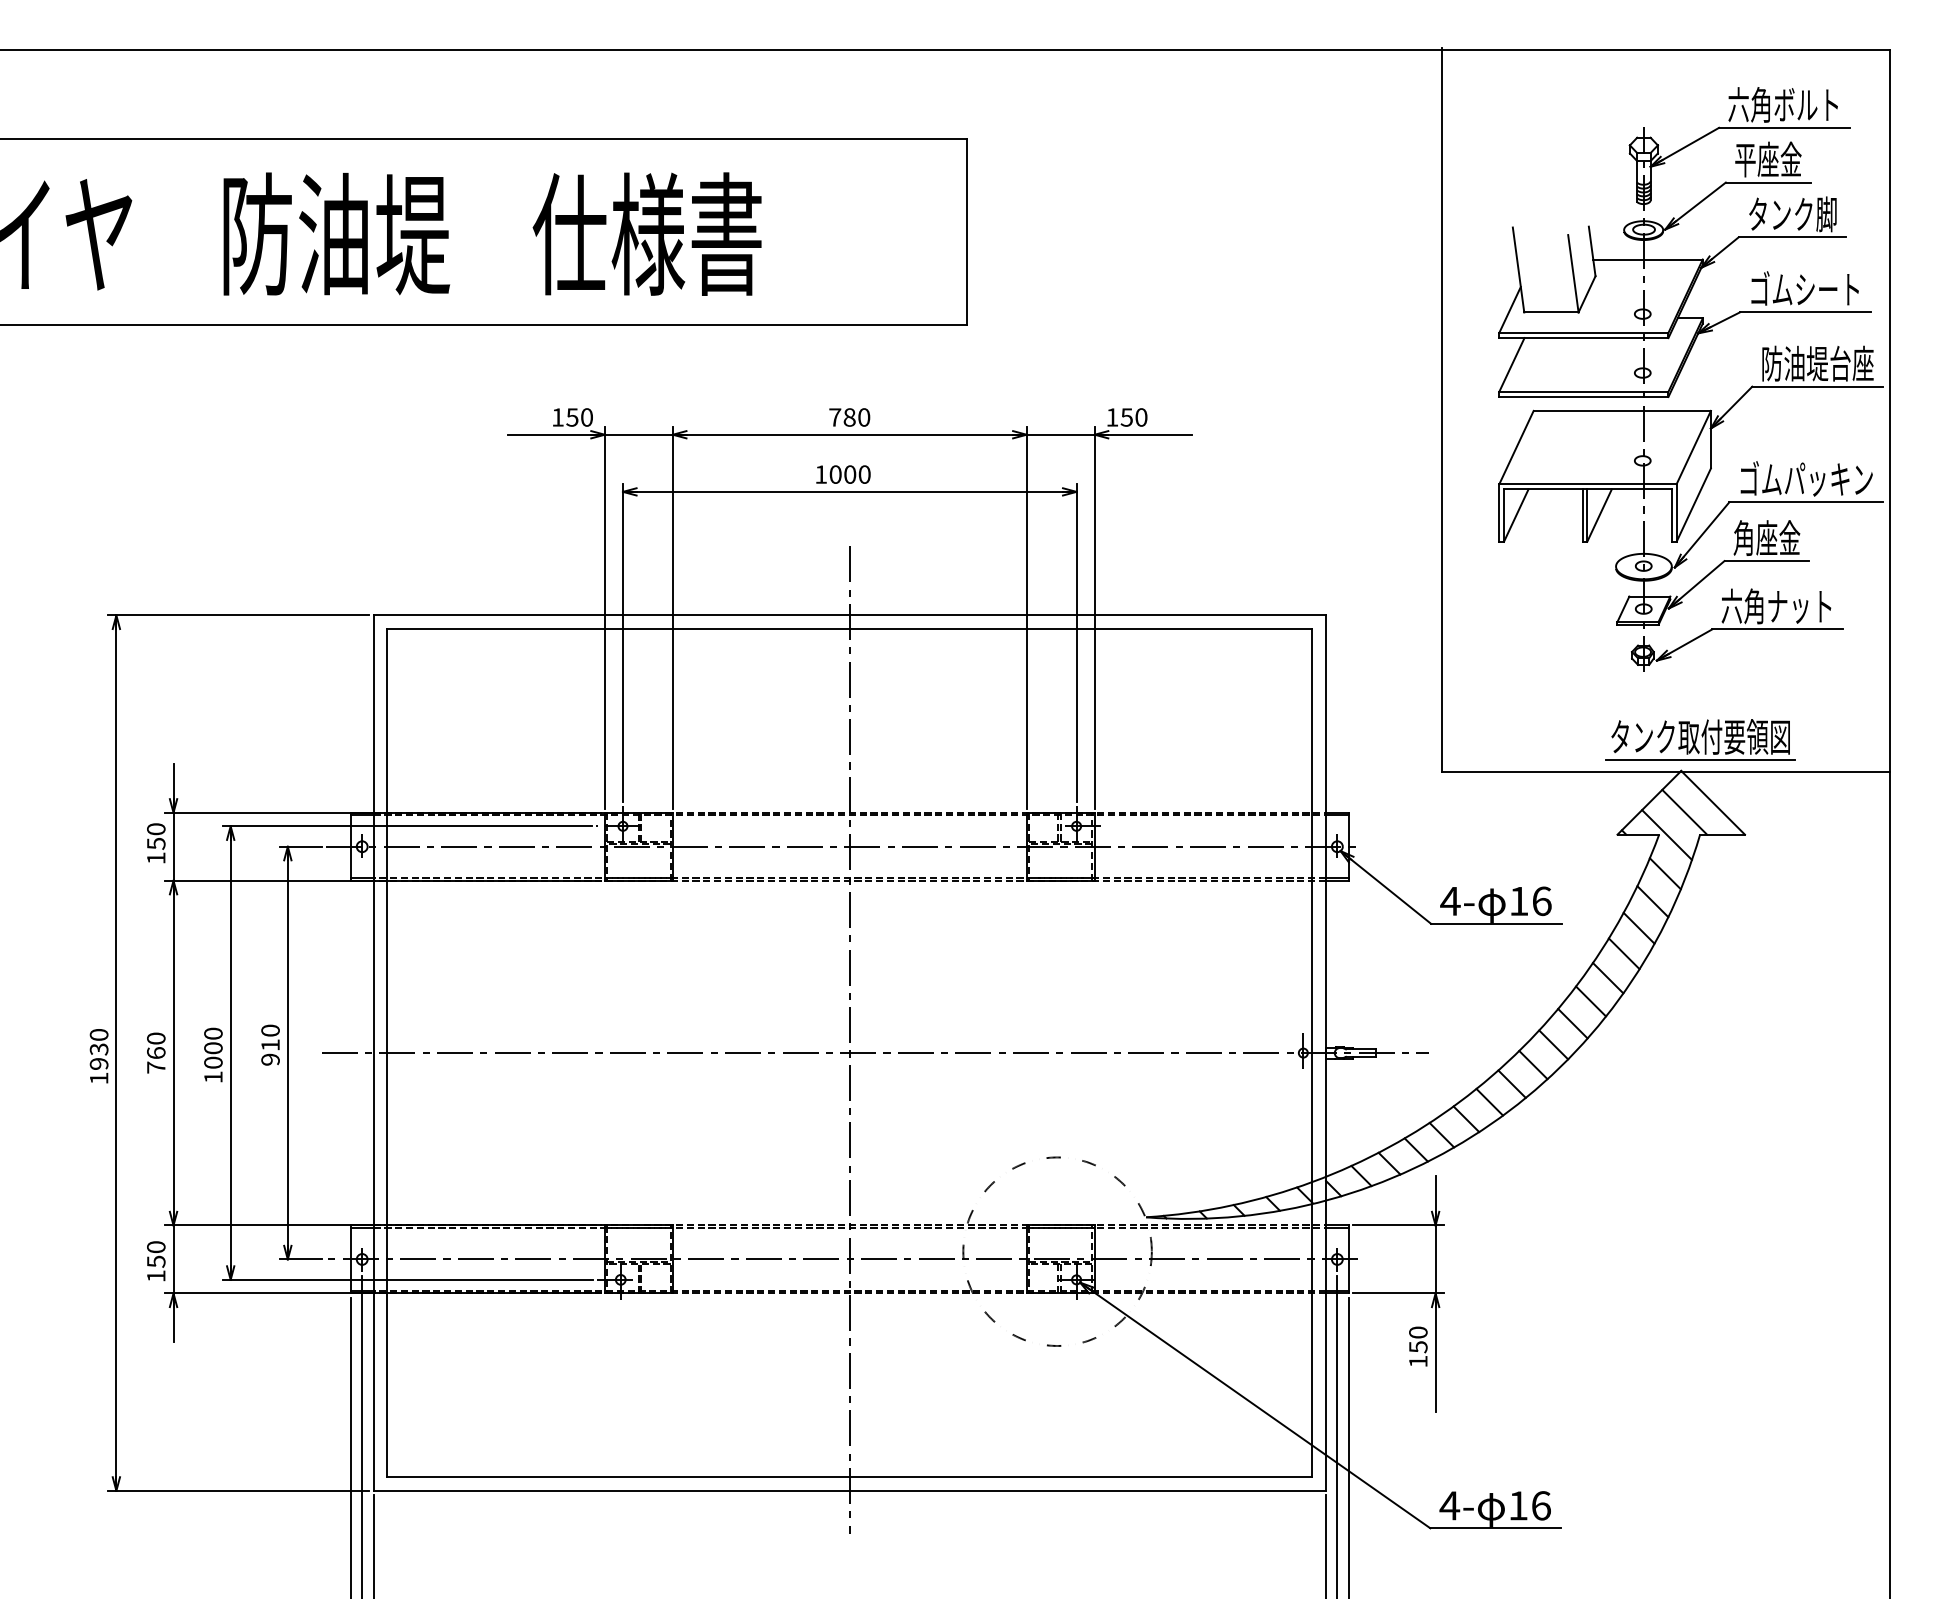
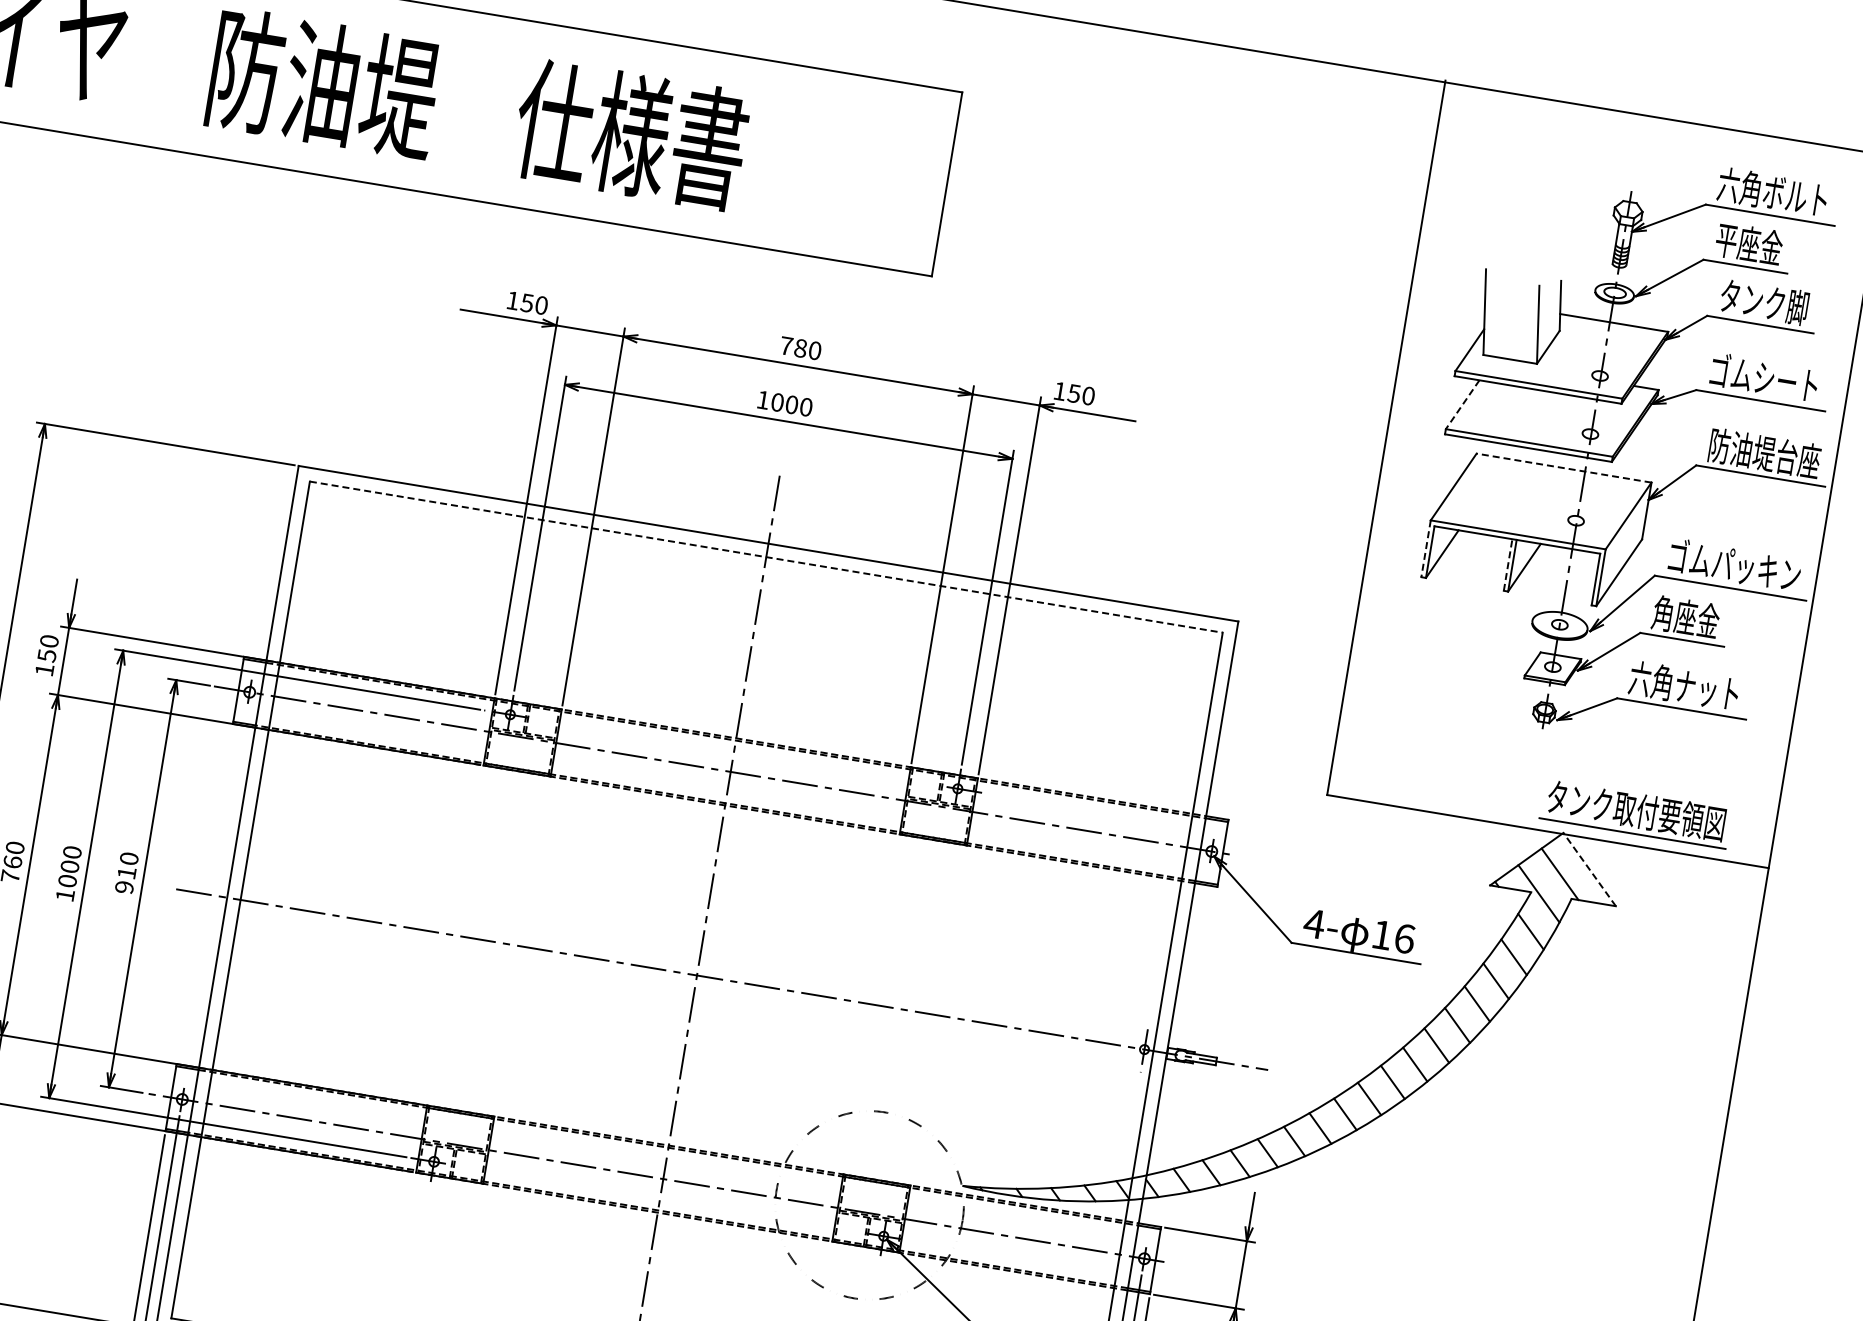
line: (1511, 364) -> (1462, 404), solid -> dashed
line: (1622, 410) -> (1564, 467), solid -> dashed
line: (1499, 513) -> (1426, 549), solid -> dashed
line: (1582, 515) -> (1507, 564), solid -> dashed
line: (849, 629) -> (765, 557), solid -> dashed
part: (1700, 739) -> (1635, 813), moved
line: (1712, 802) -> (1589, 869), solid -> dashed

